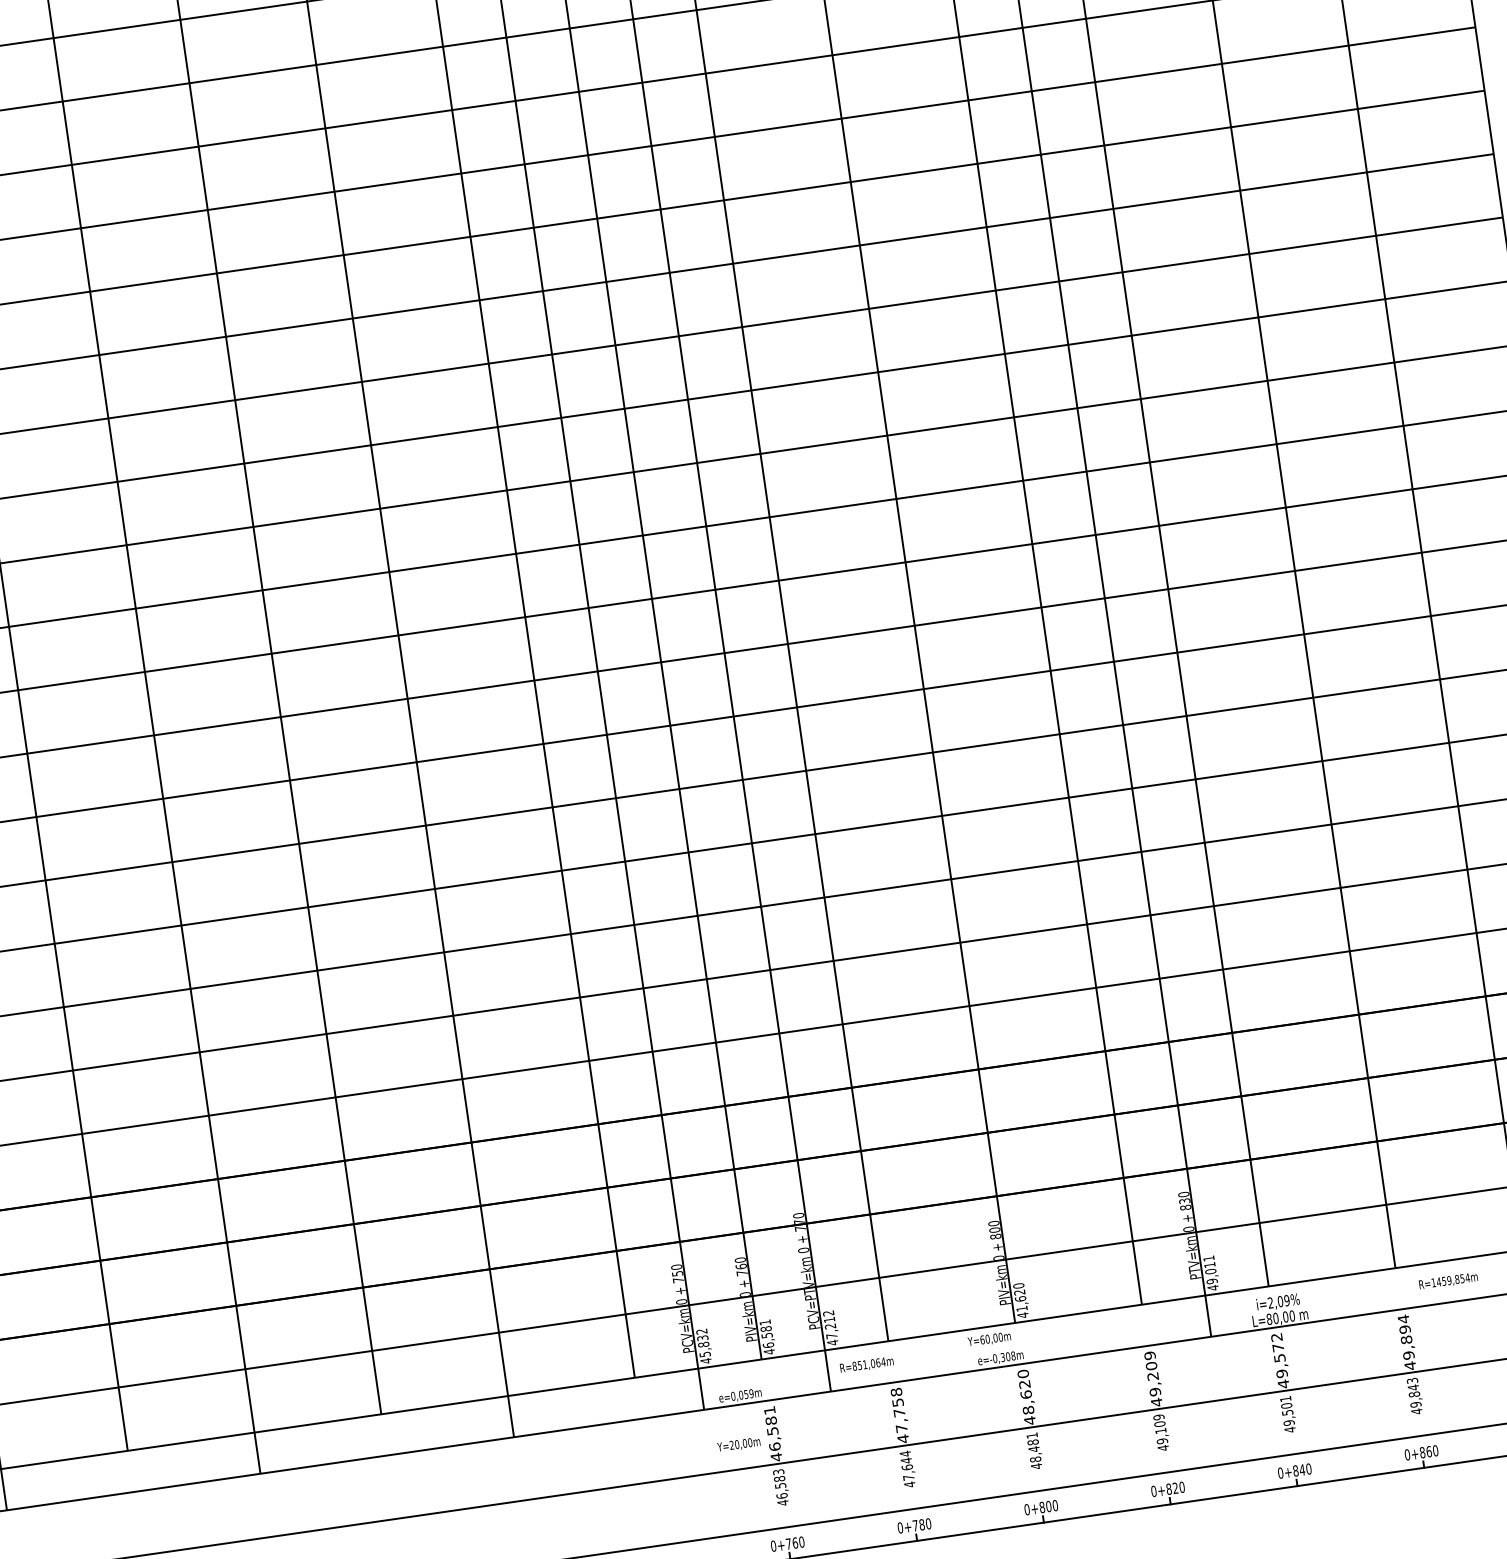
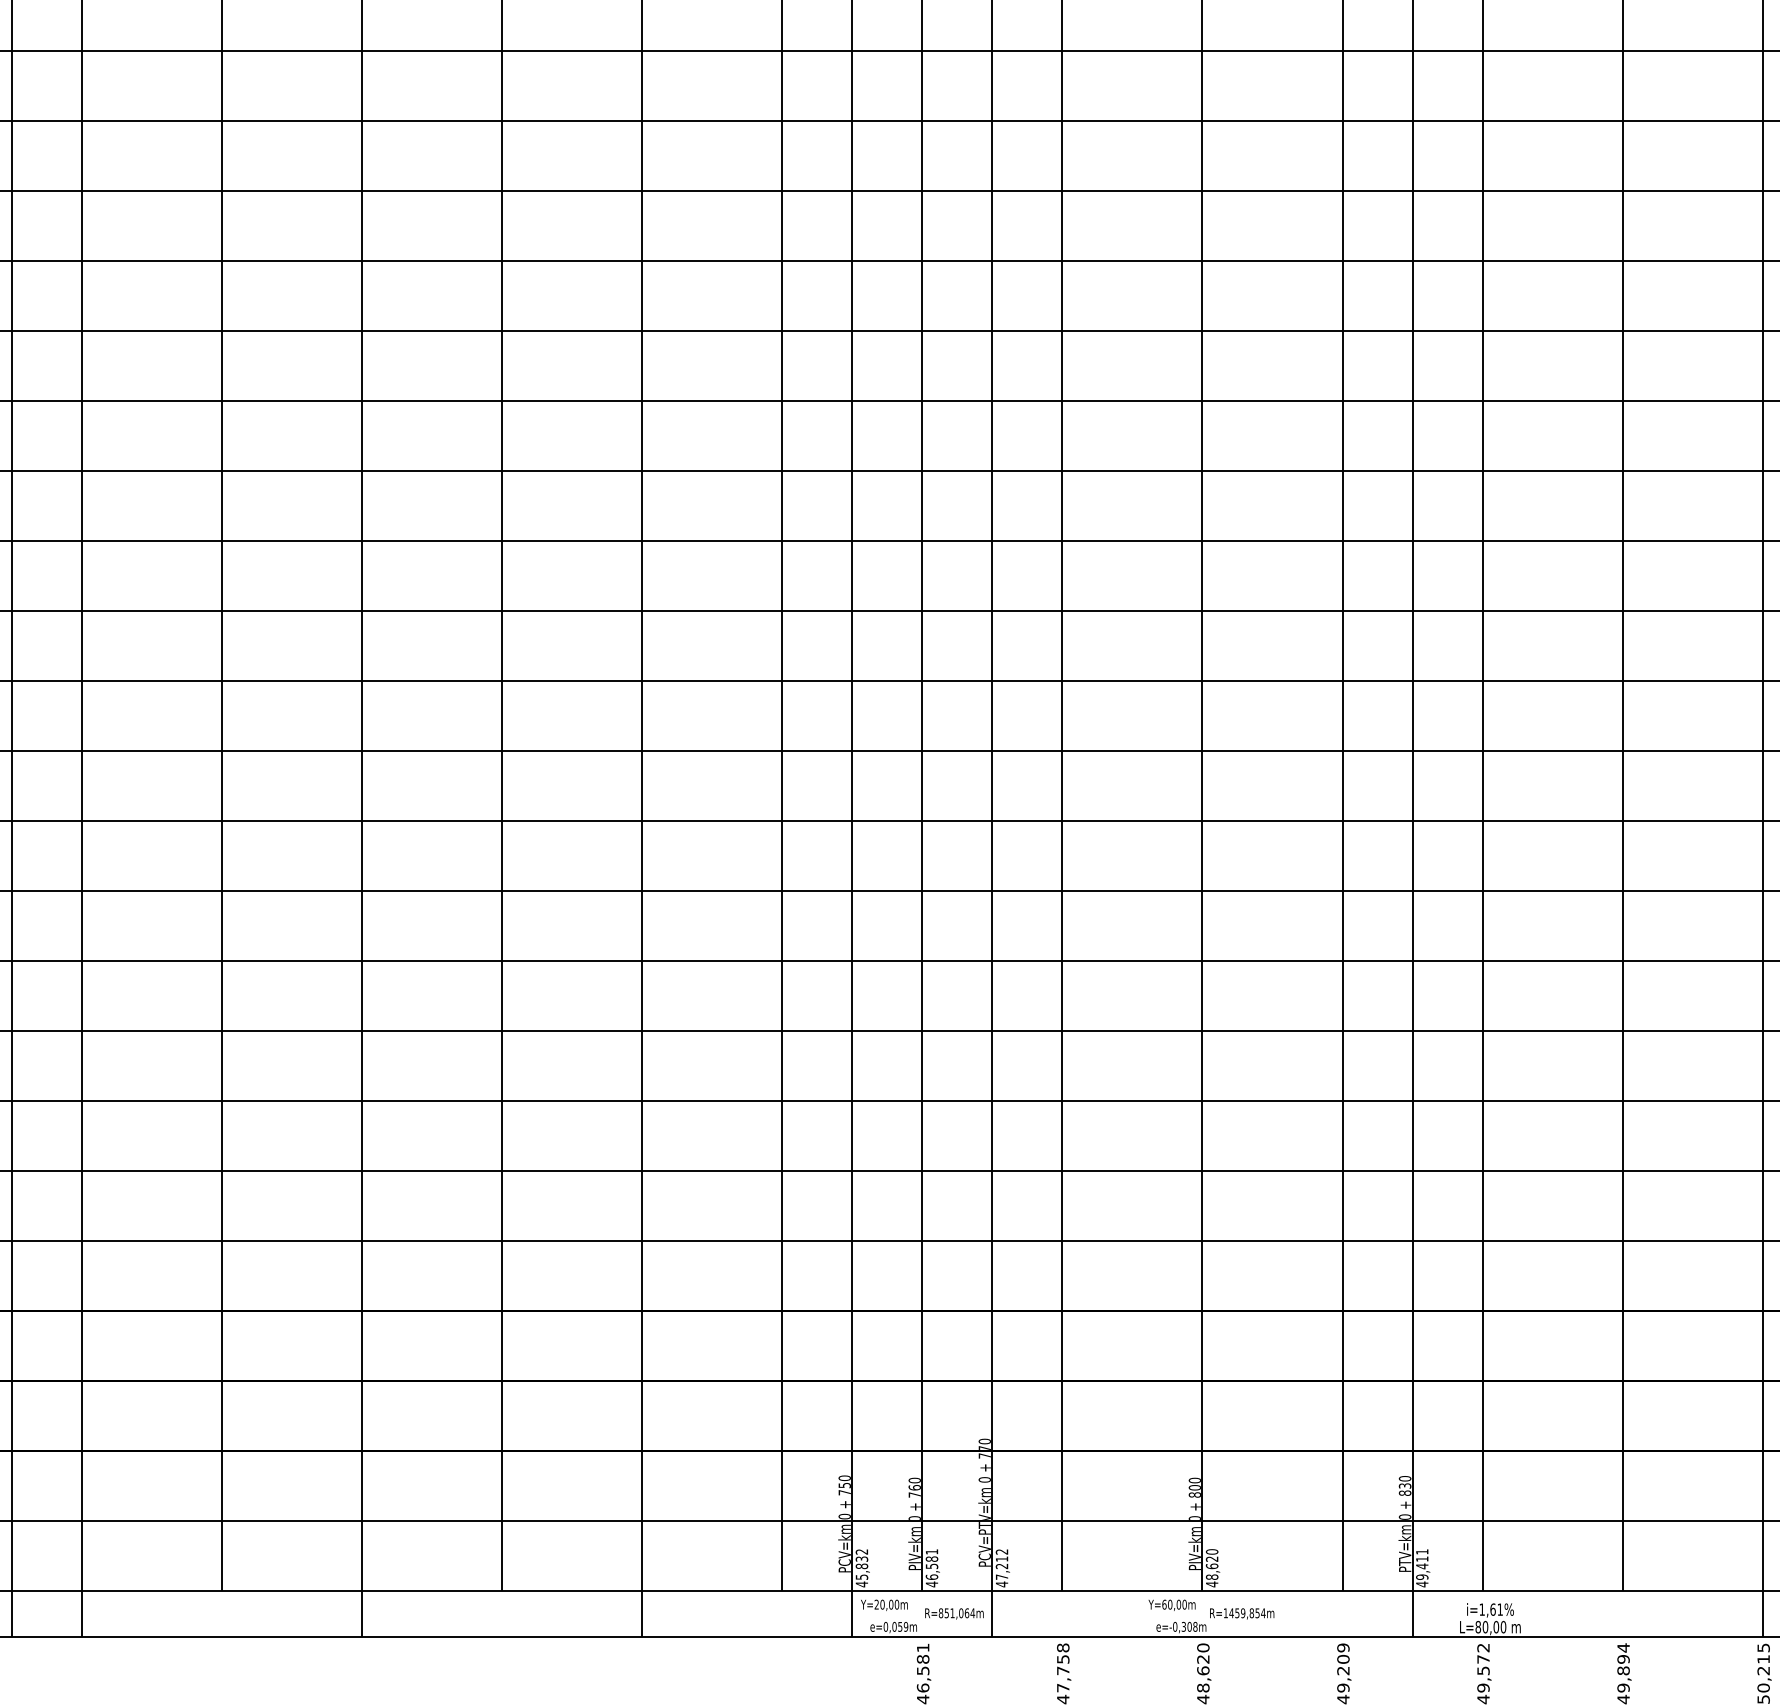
text: (1211, 1271) -> (1422, 1566), 49,011 -> 49,411
text: (1448, 1280) -> (1242, 1613), moved
text: (1278, 1301) -> (1490, 1609), i=2,09% -> i=1,61%
text: (1021, 1308) -> (1211, 1576), 41,620 -> 48,620
text: (866, 1364) -> (954, 1613), moved
text: (738, 1444) -> (884, 1604), moved

